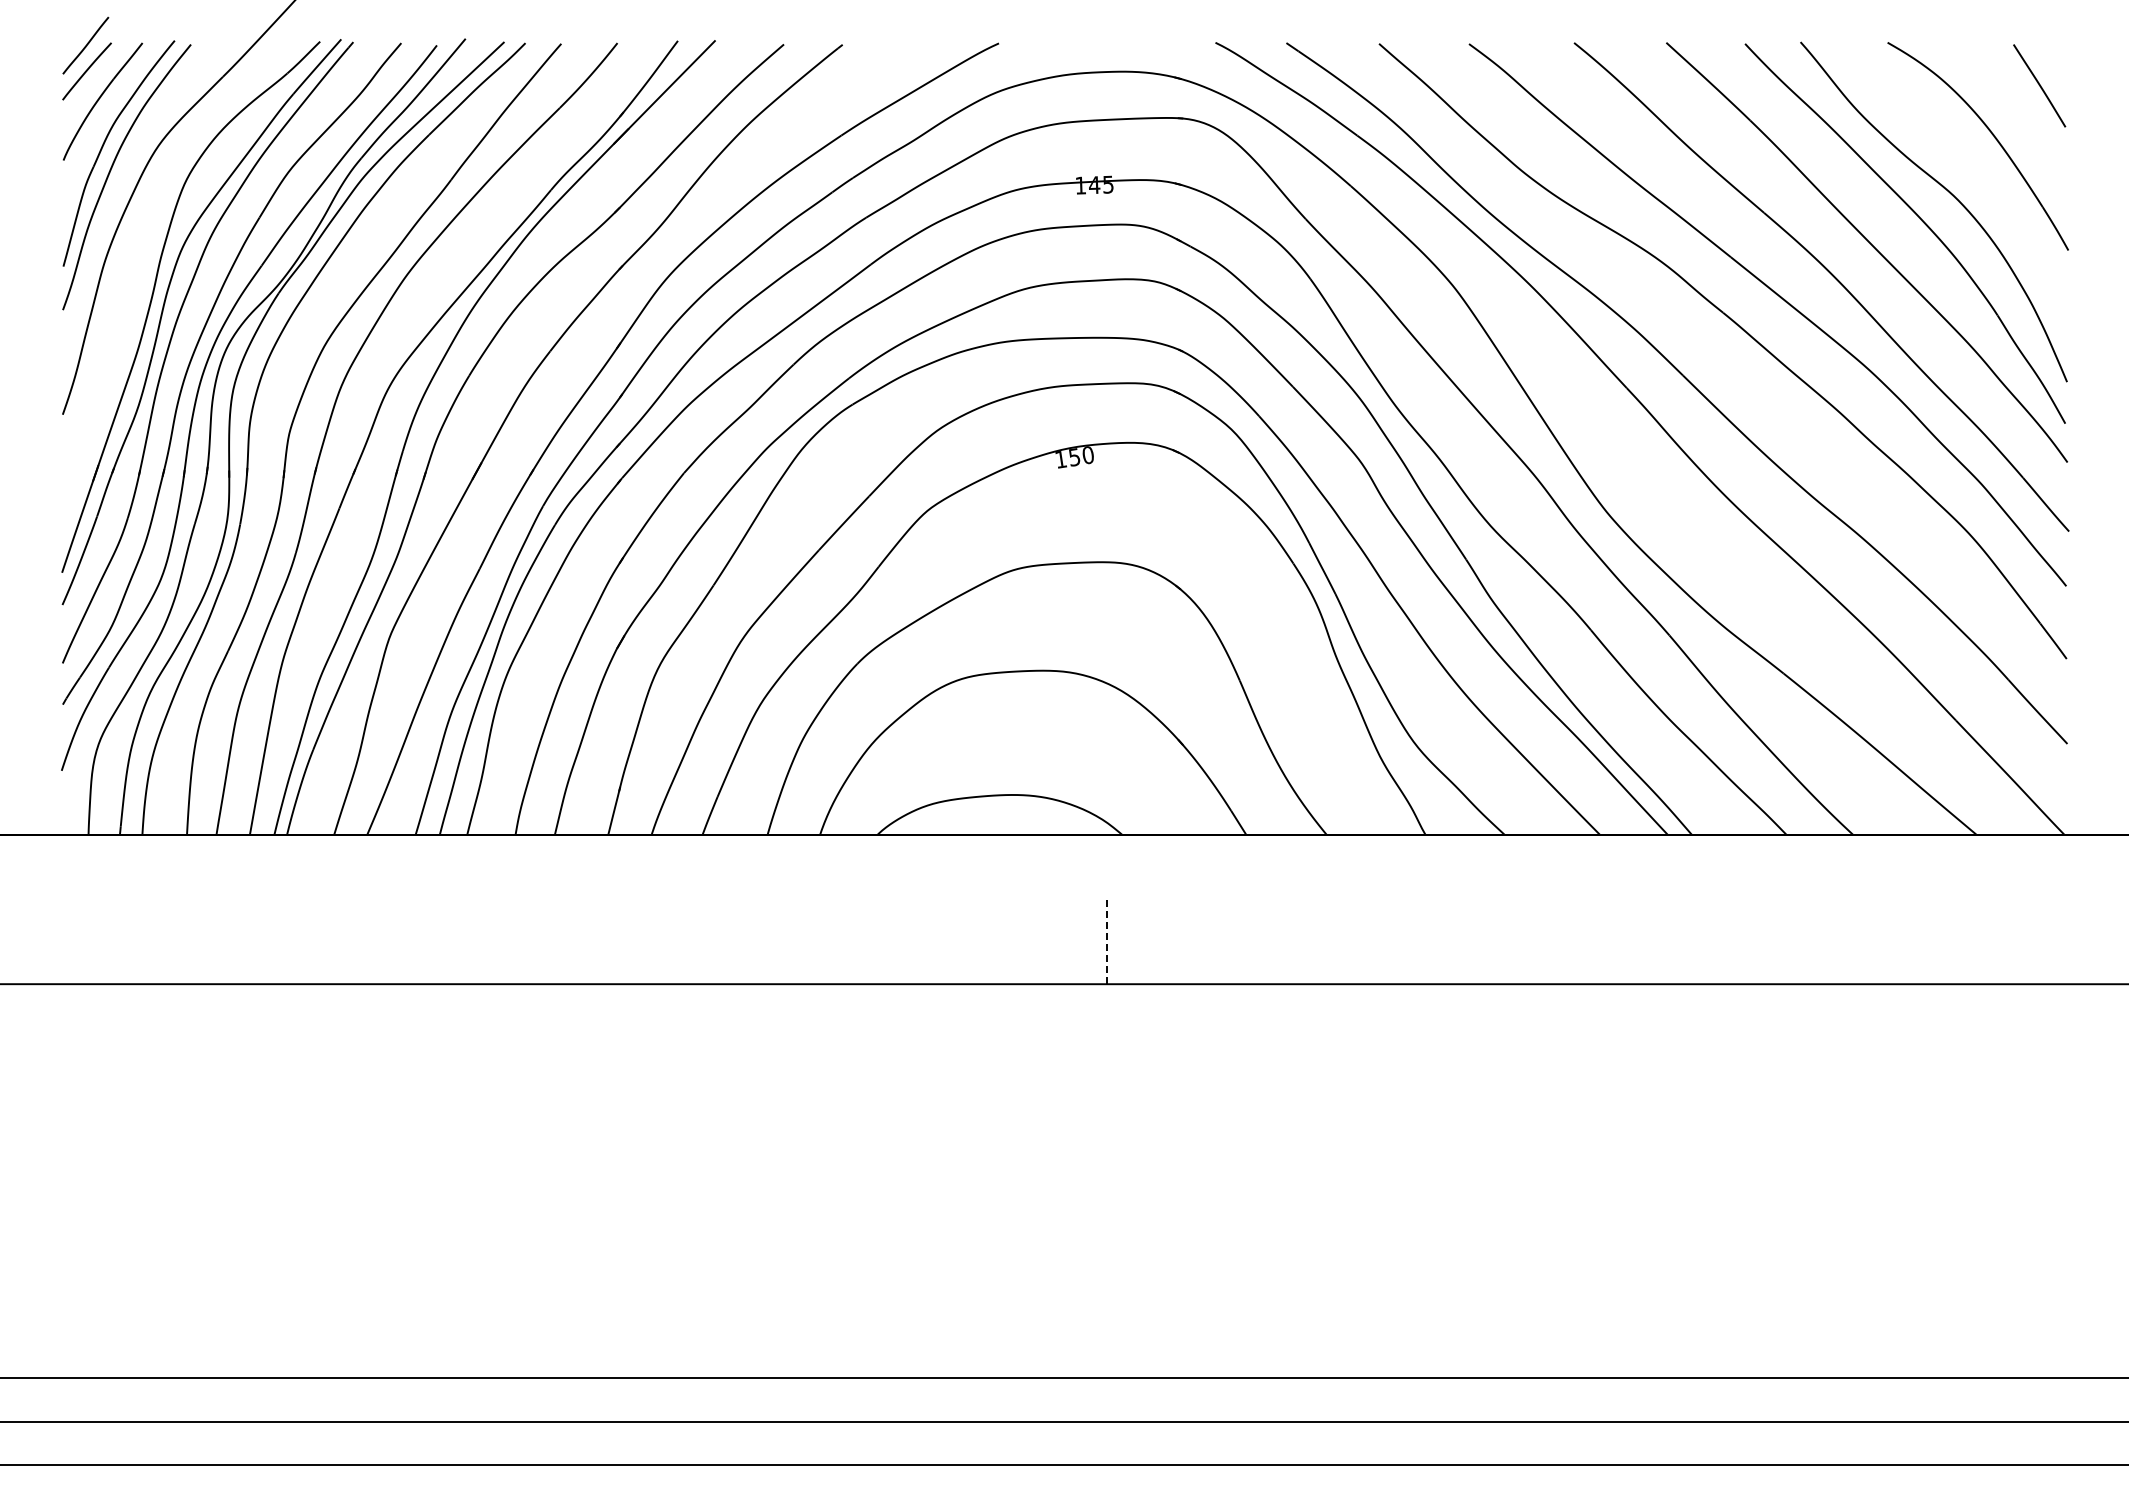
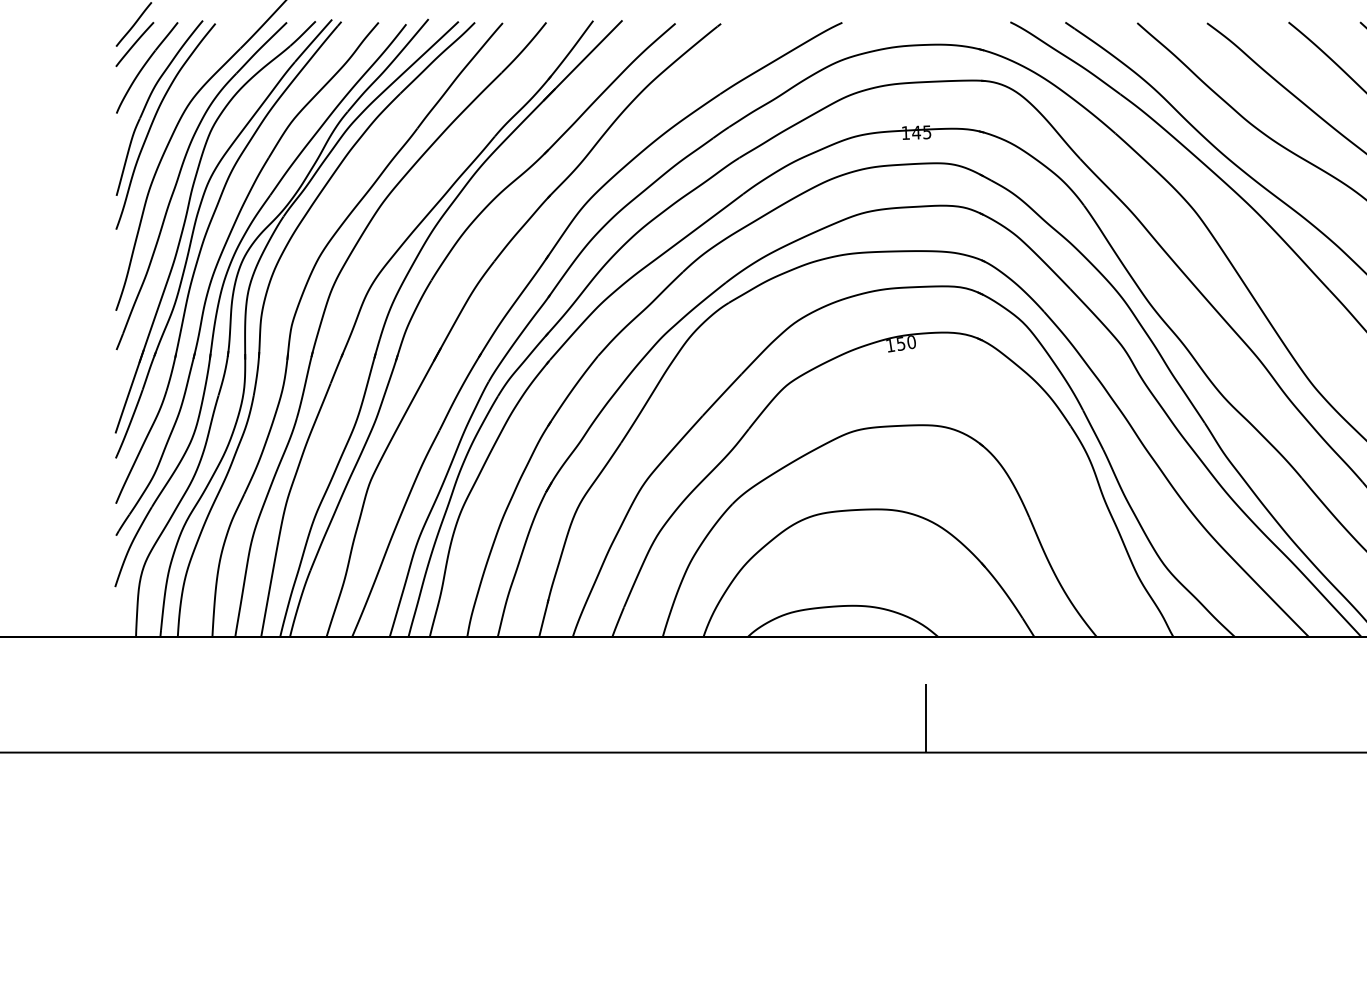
part: (144, 242) -> (179, 177), added
line: (1106, 940) -> (925, 718), dashed -> solid

